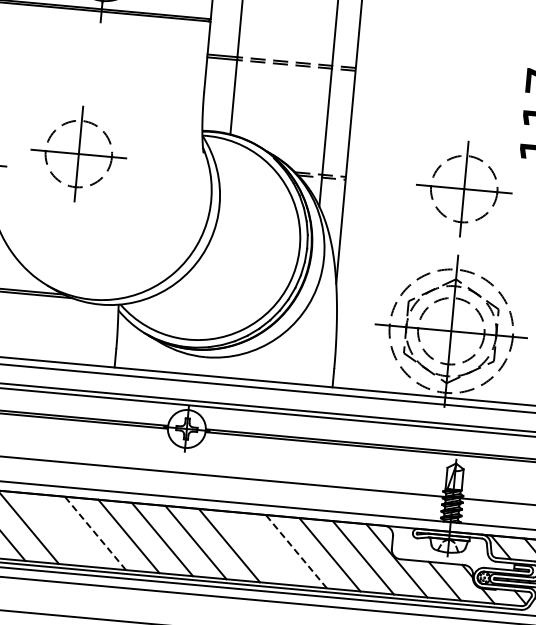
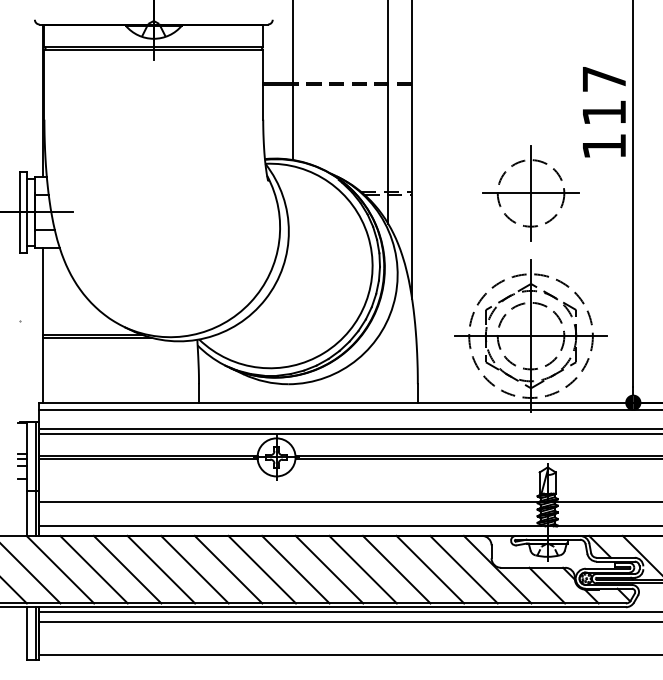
part: (78, 154) -> (143, 193), removed
line: (62, 530) -> (161, 569), added
line: (95, 533) -> (194, 569), dashed -> solid
line: (262, 548) -> (362, 569), added
line: (296, 551) -> (396, 569), dashed -> solid

